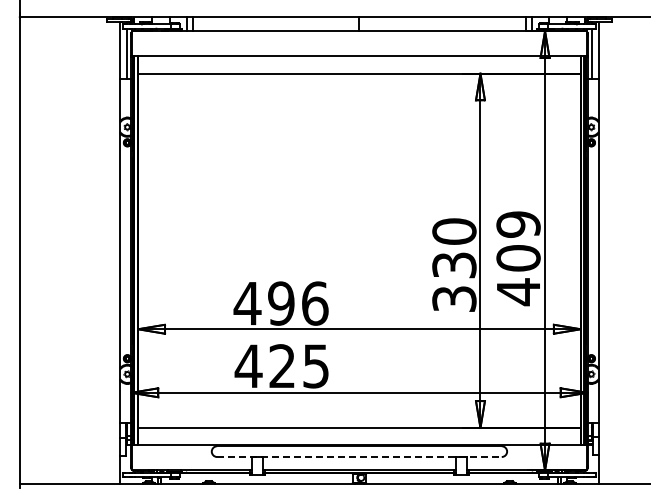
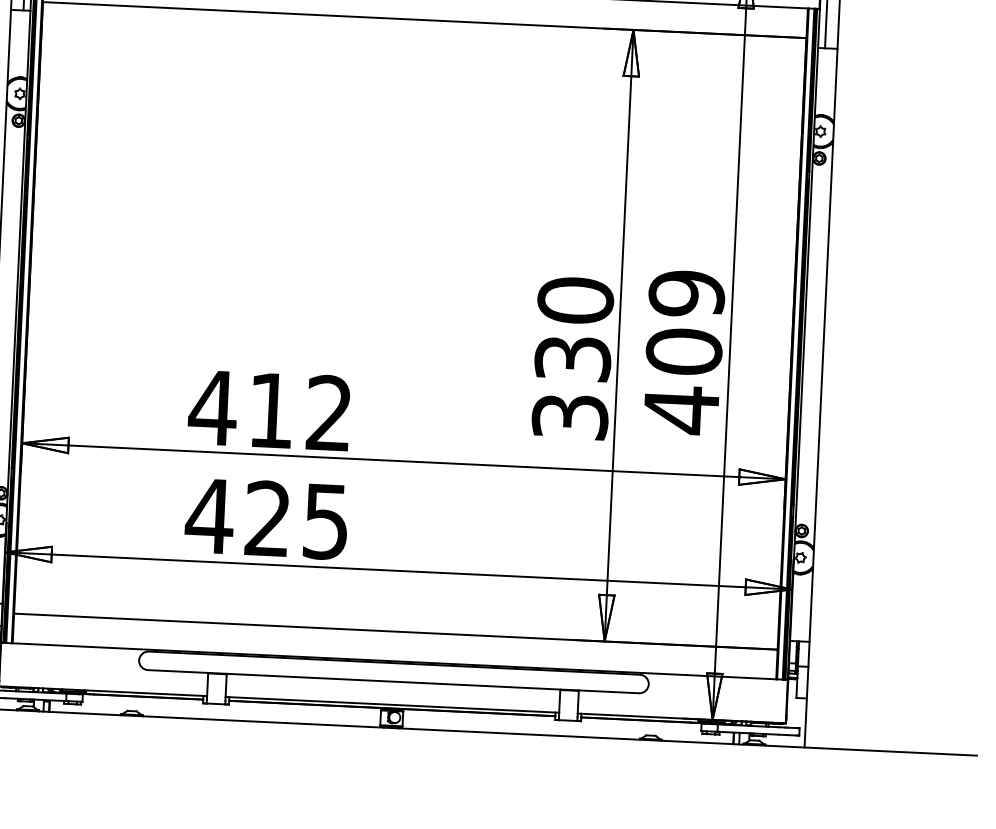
text: (298, 303) -> (300, 411), 496 -> 412
line: (359, 457) -> (393, 682), dashed -> solid

